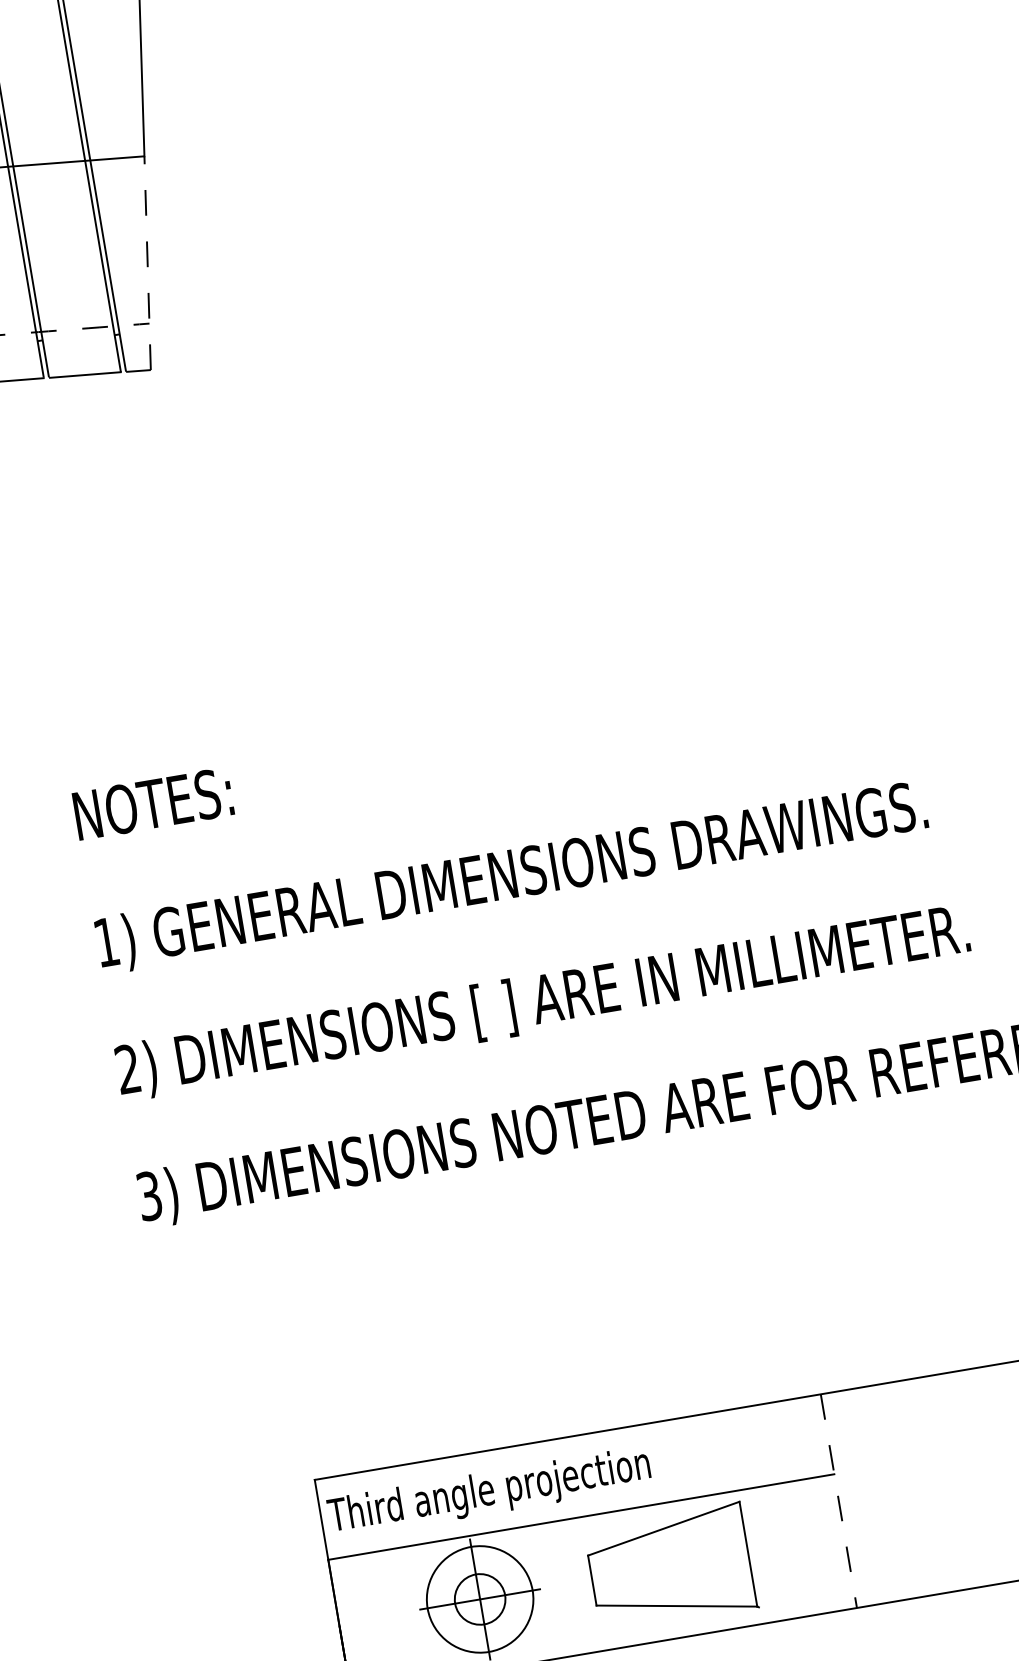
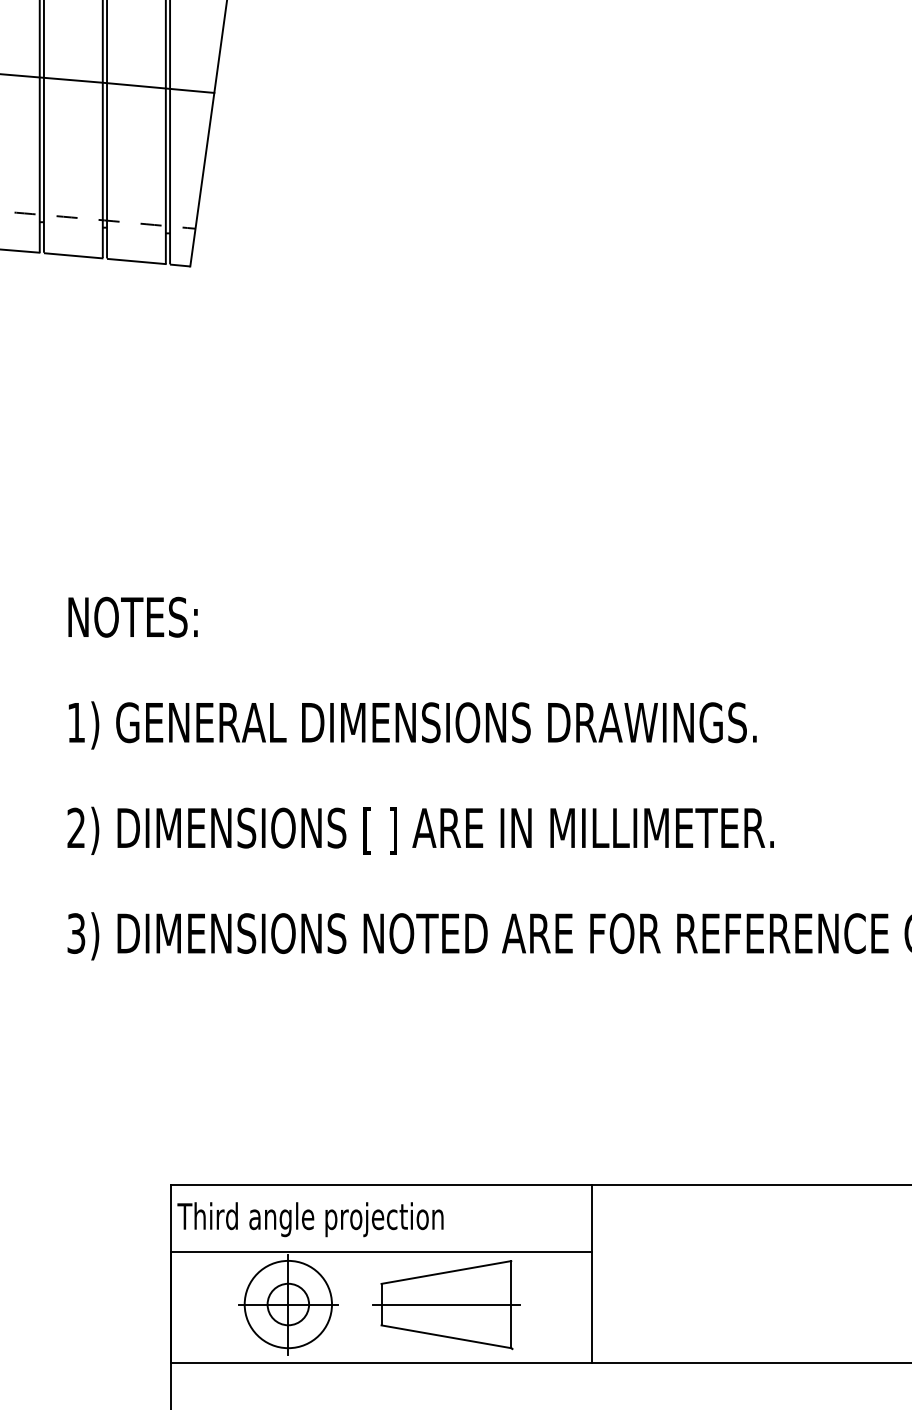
line: (147, 262) -> (202, 179), dashed -> solid
line: (838, 1501) -> (591, 1274), dashed -> solid
line: (670, 1567) -> (446, 1304), added

